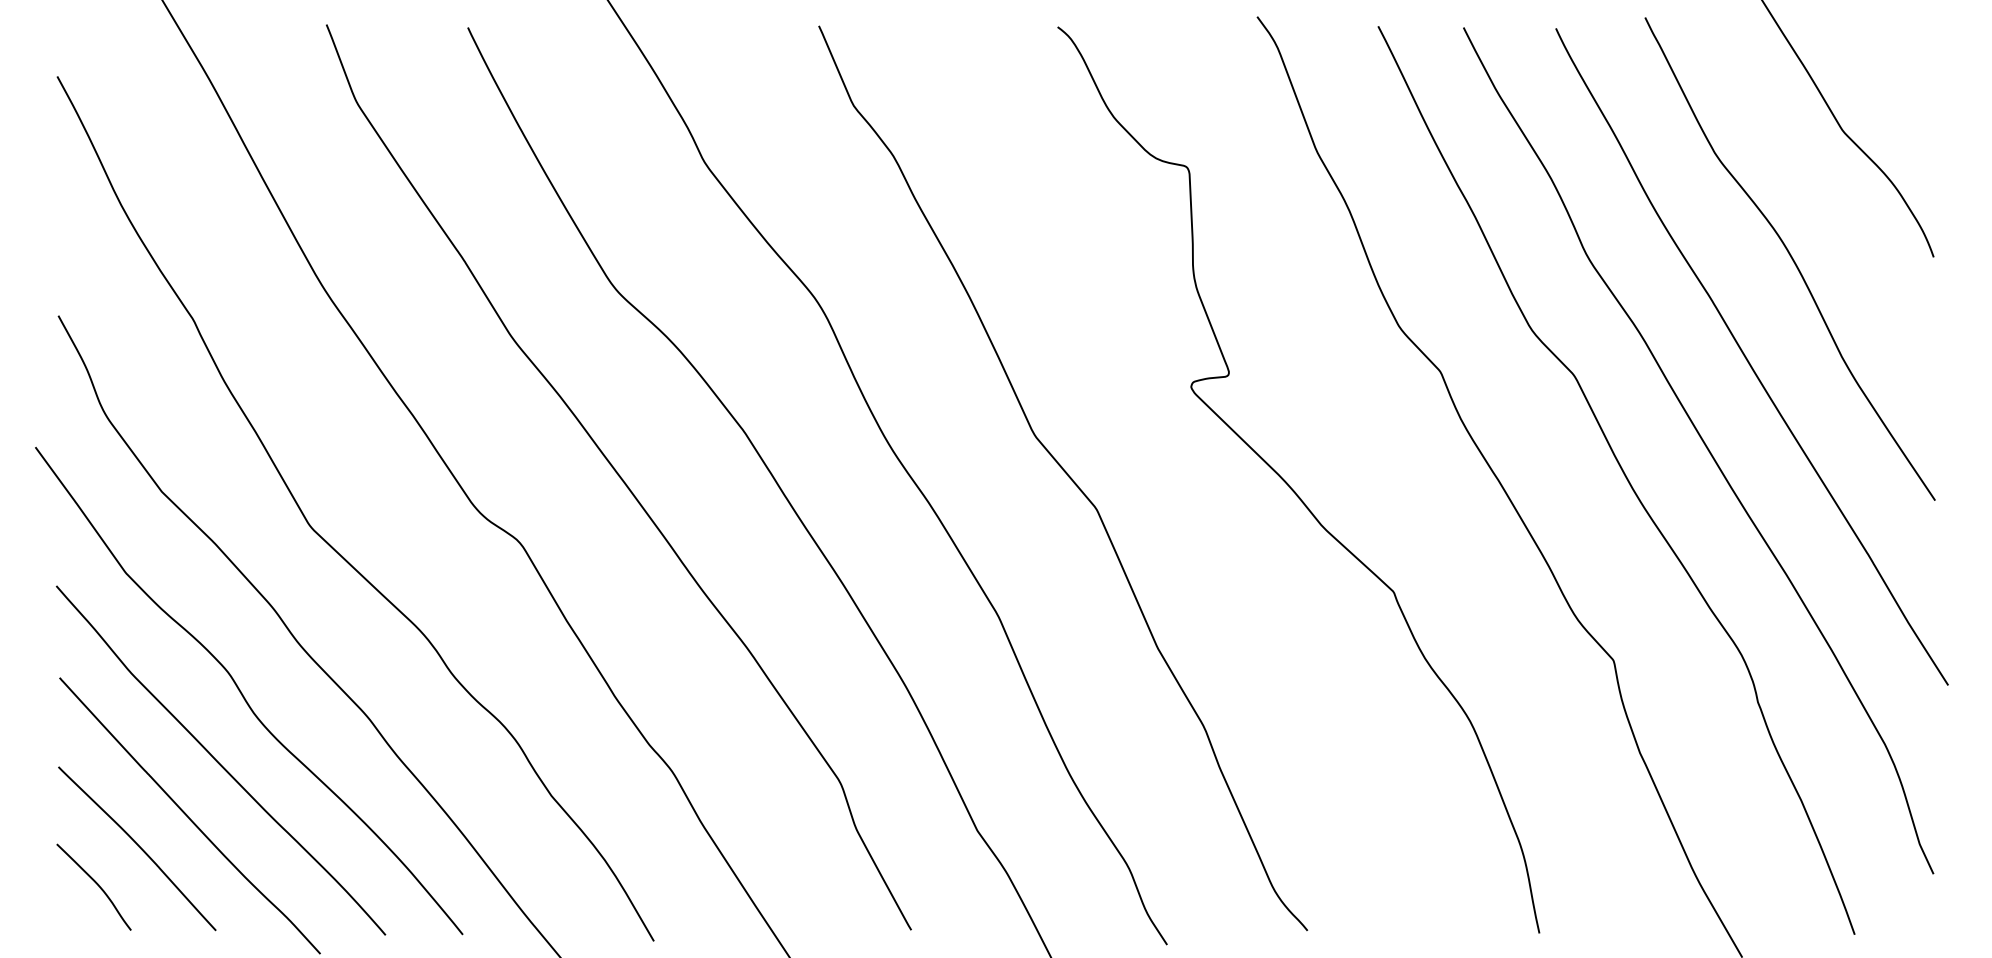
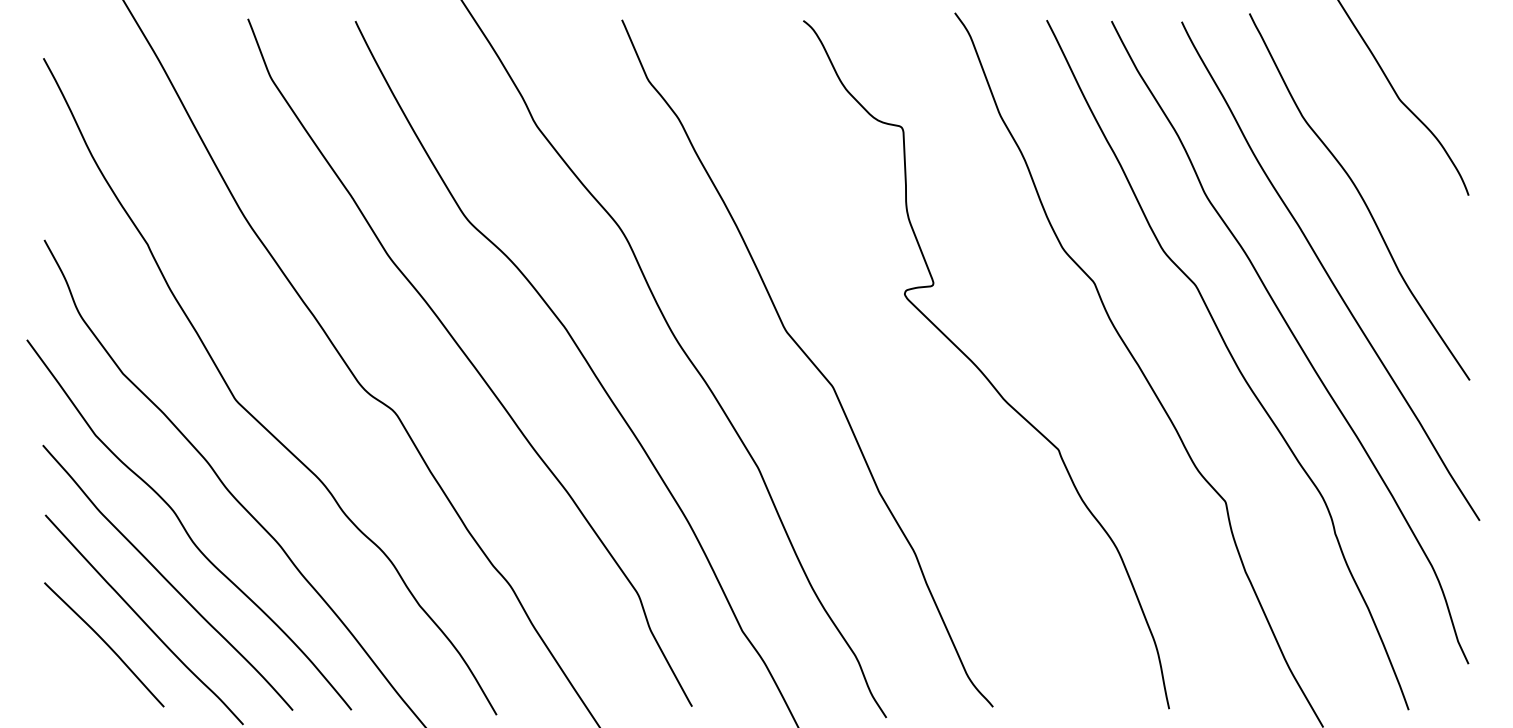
curve: (95, 883) -> (72, 671), removed

